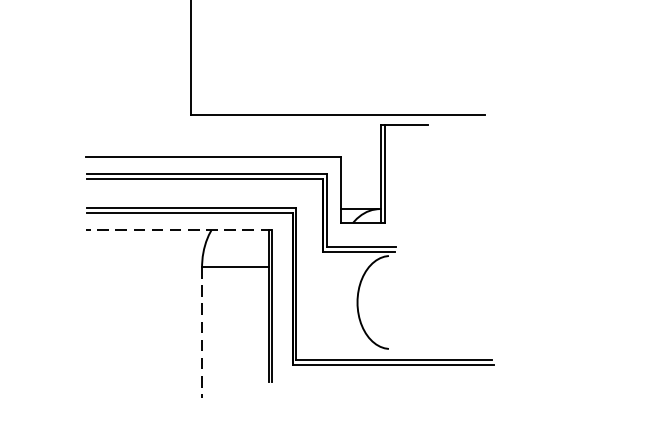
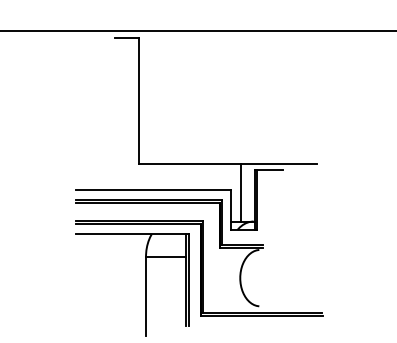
line: (357, 161) -> (240, 192), added
line: (178, 230) -> (131, 234), dashed -> solid
line: (202, 332) -> (146, 296), dashed -> solid

